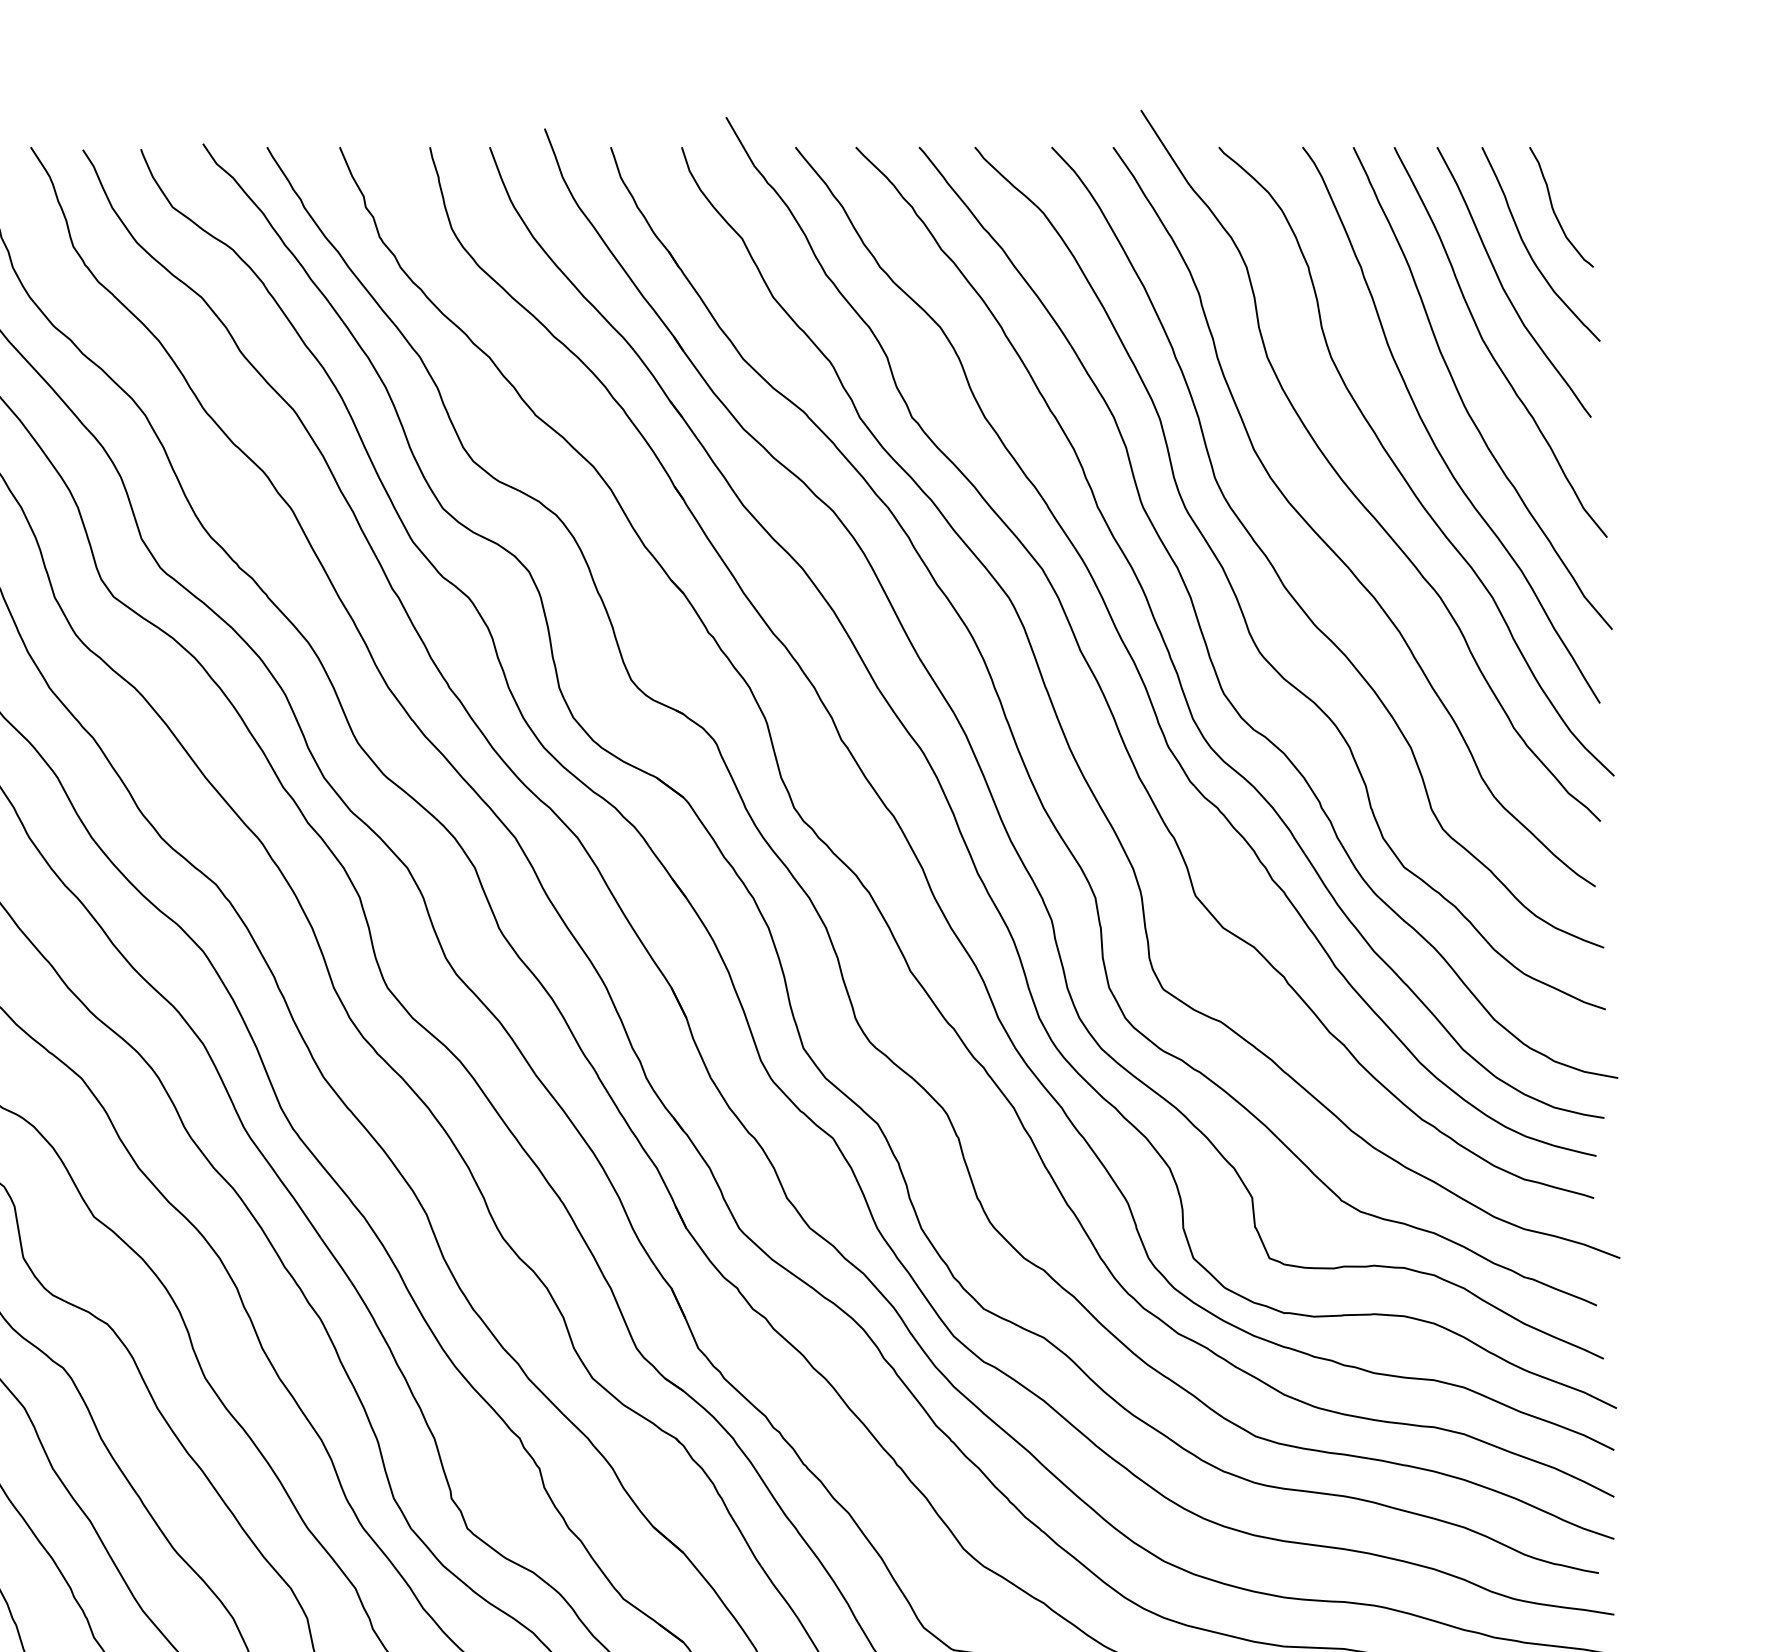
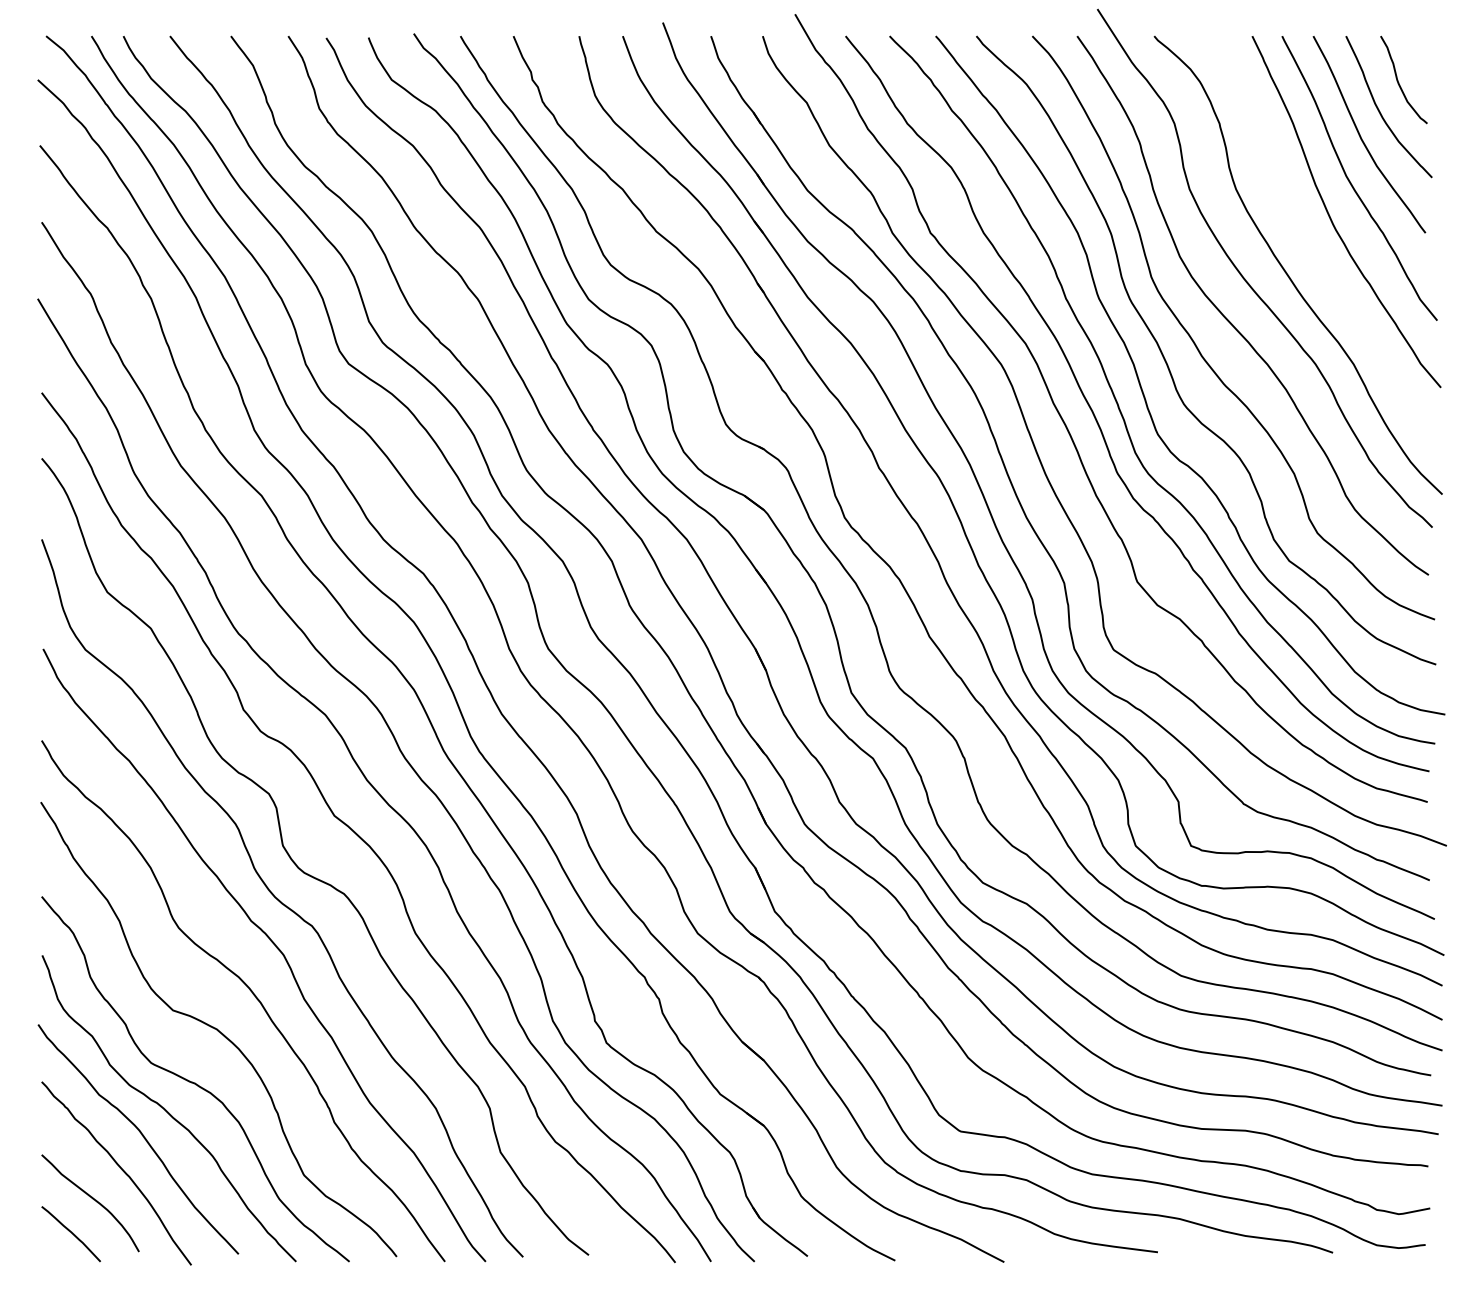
curve: (1431, 435) -> (1309, 246), removed

